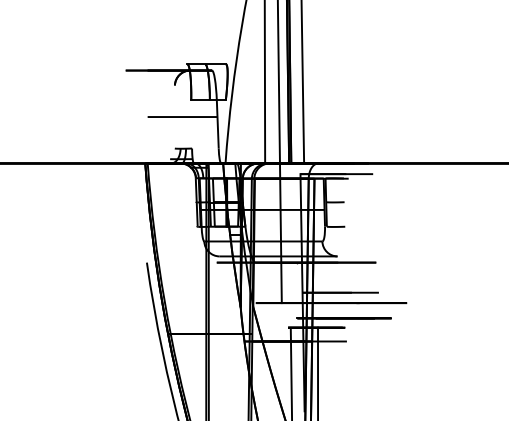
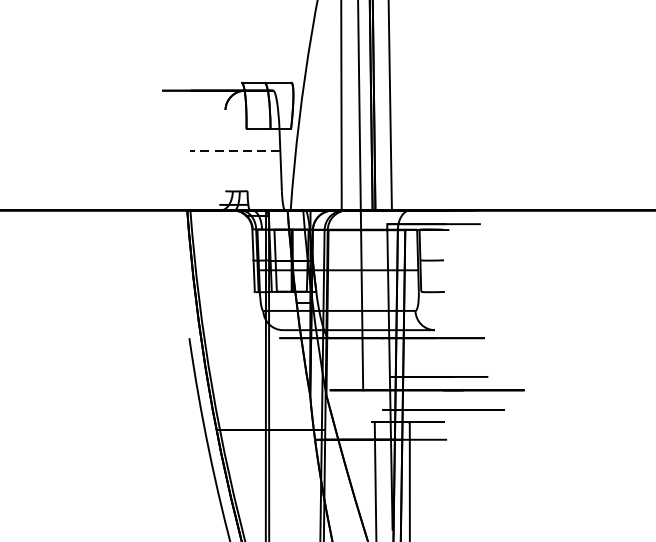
arc: (181, 117) -> (233, 151), solid -> dashed

